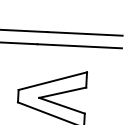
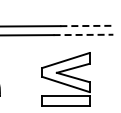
line: (84, 34) -> (86, 26), solid -> dashed
line: (79, 45) -> (83, 34), solid -> dashed

